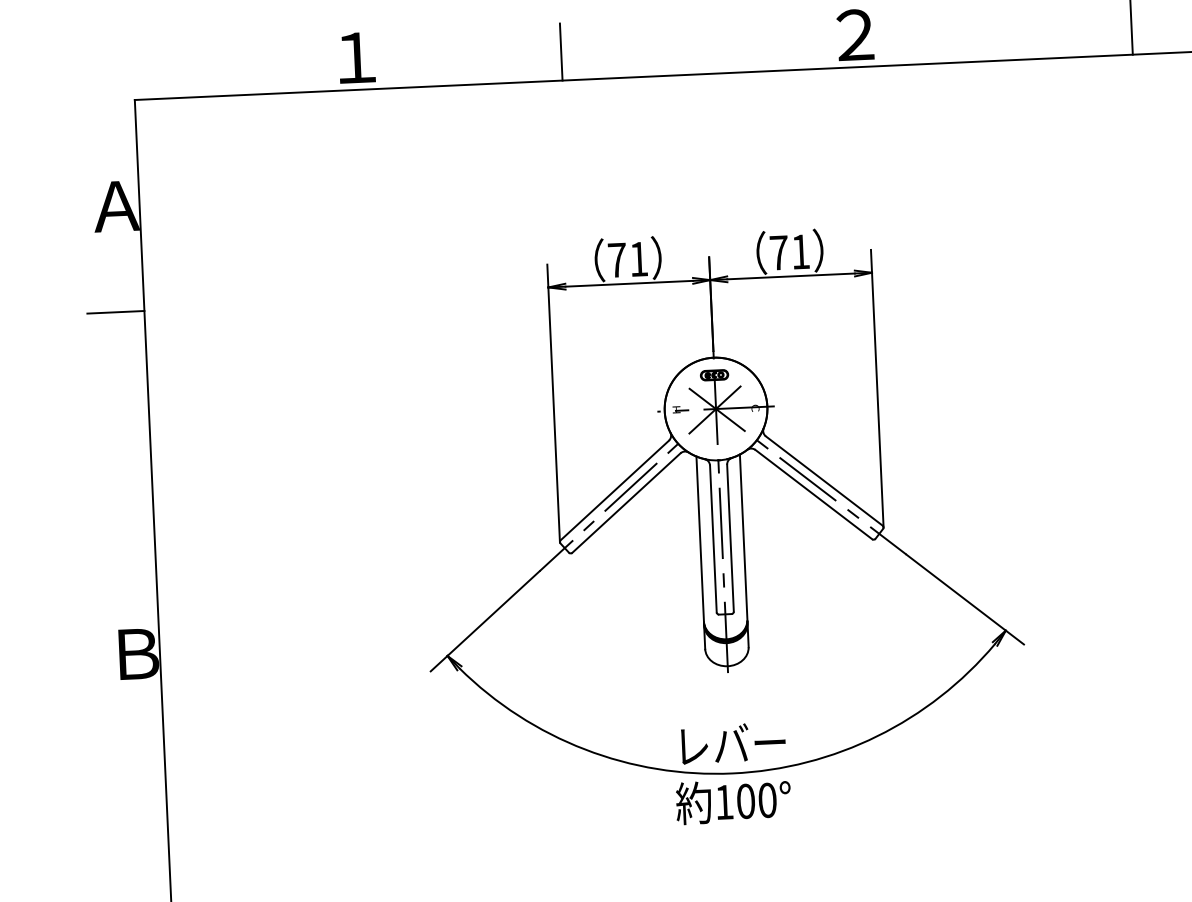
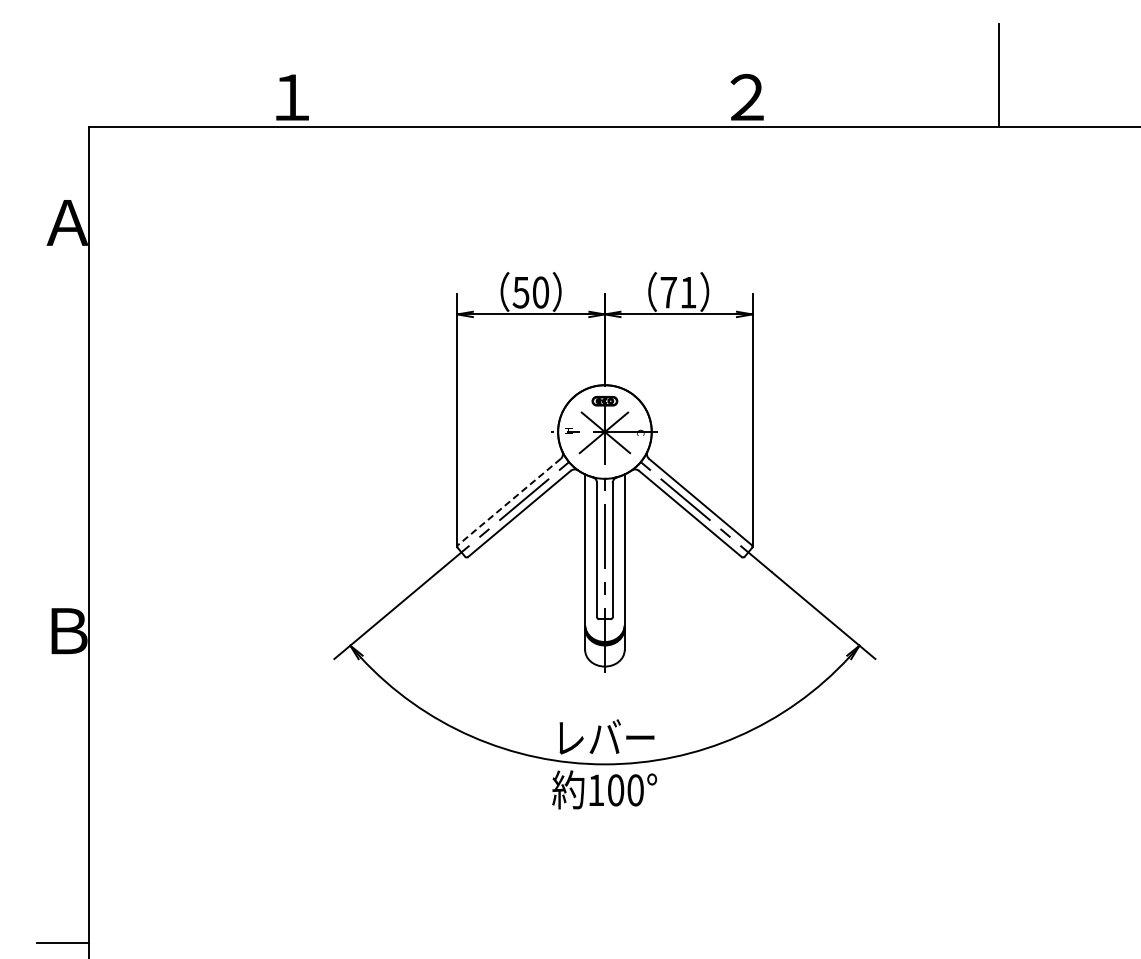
line: (560, 51) -> (478, 100), removed
text: (627, 259) -> (530, 292), 71 -> 50
line: (115, 312) -> (62, 319), removed
line: (614, 489) -> (509, 501), solid -> dashed

